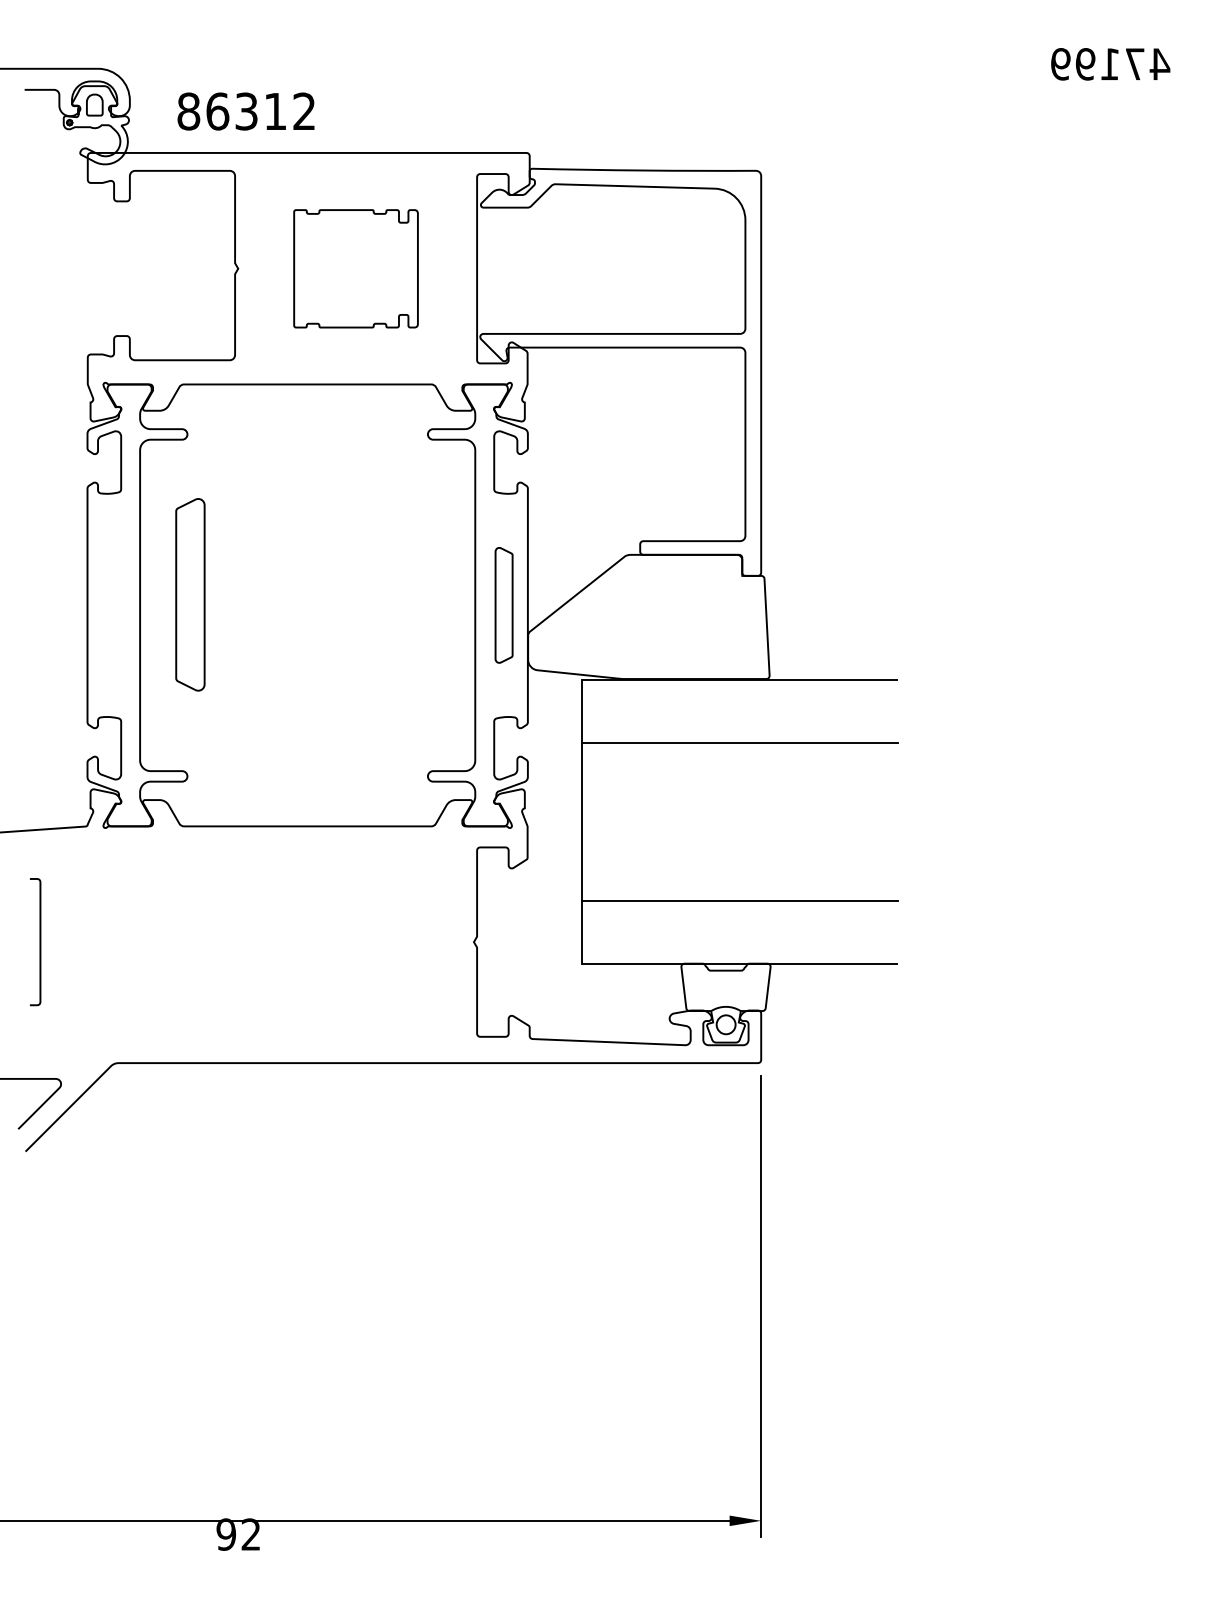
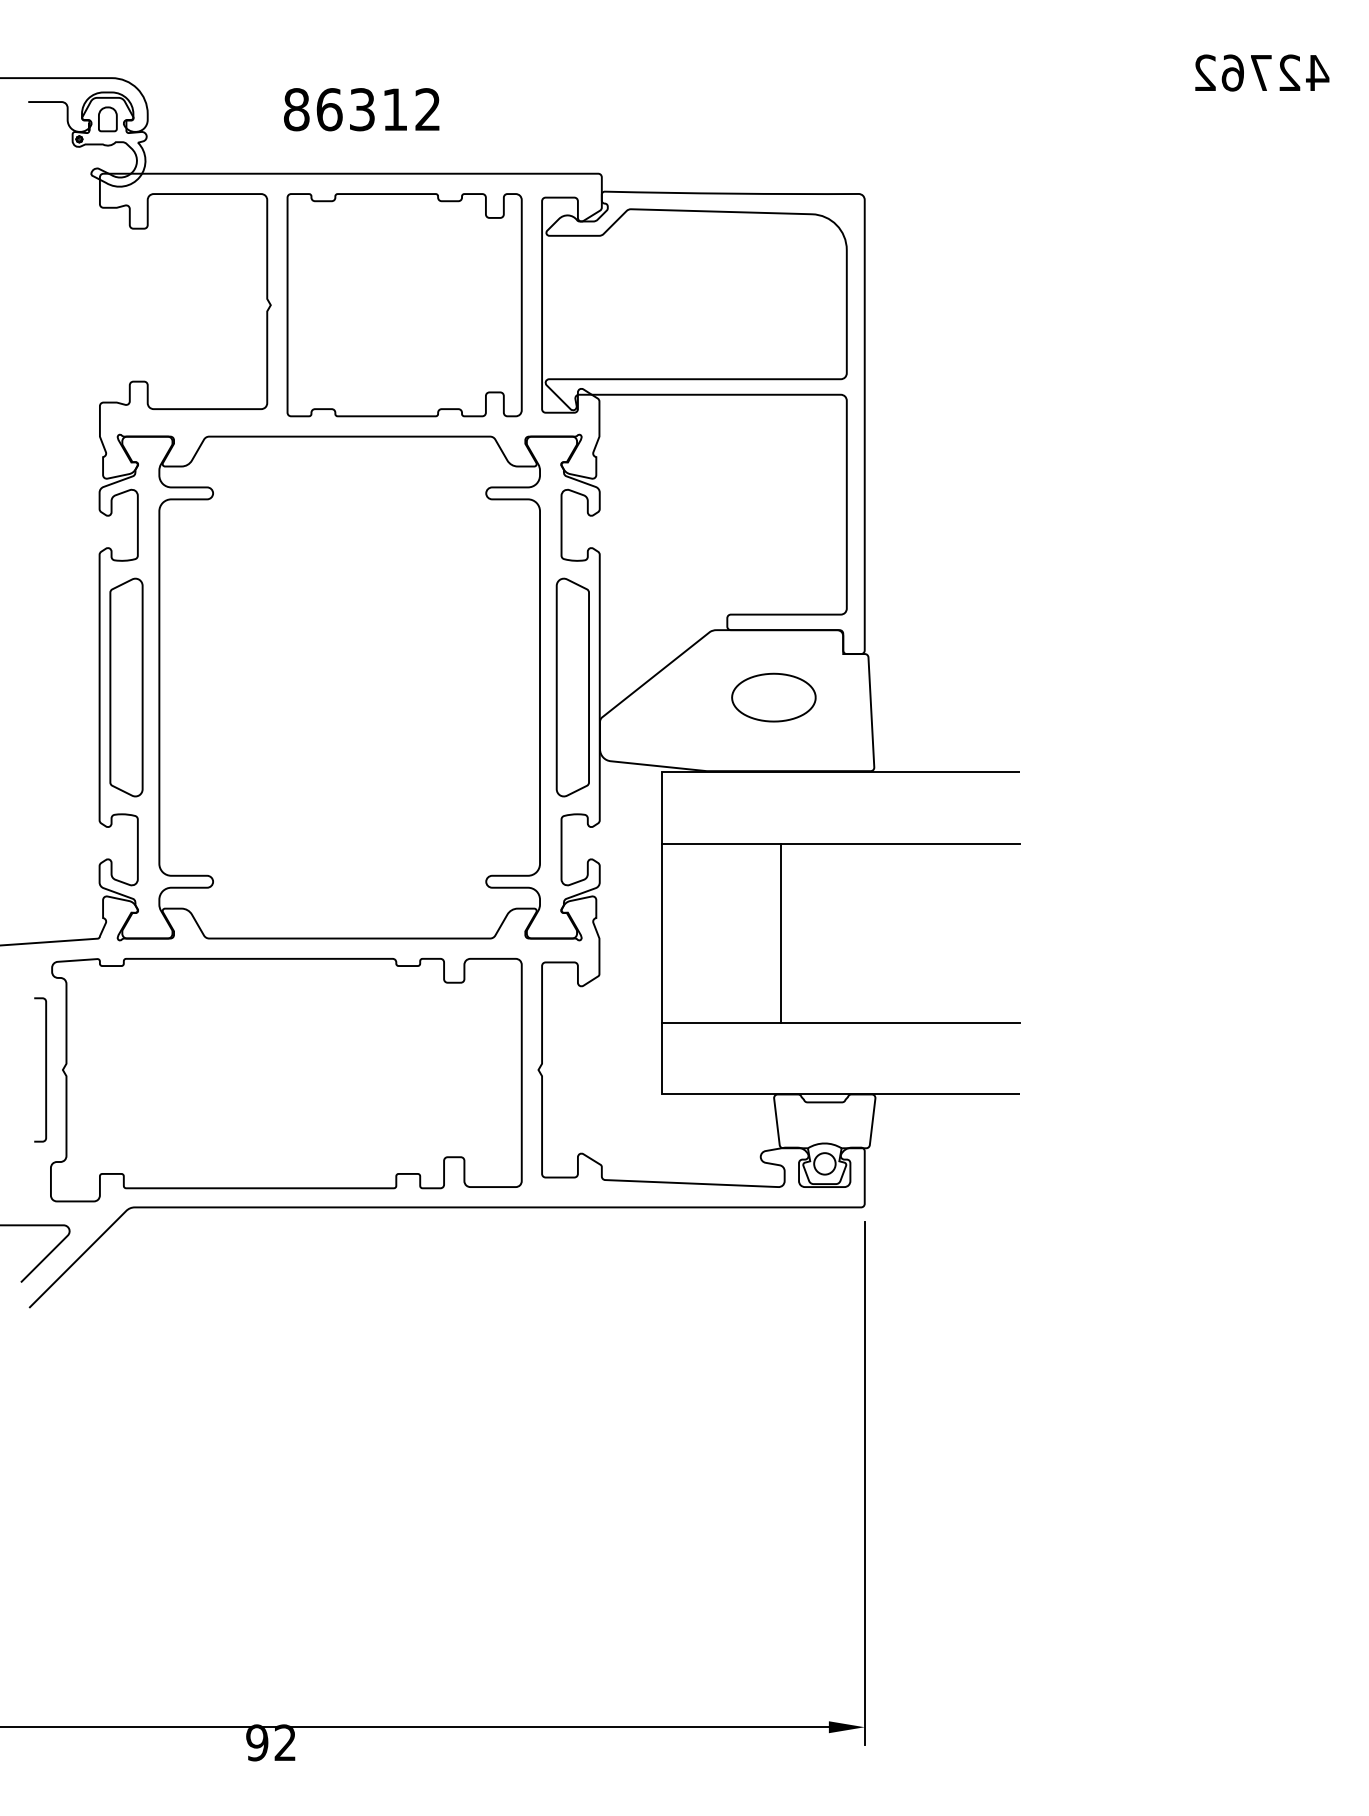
text: (1098, 63) -> (1247, 72), 47199 -> 42762
text: (245, 111) -> (361, 109), moved
part: (355, 268) -> (404, 305), size x1.67
part: (190, 594) -> (126, 687), moved
part: (503, 605) -> (572, 687), size x1.67
part: (680, 614) -> (773, 697), added
line: (687, 821) -> (781, 932), added
part: (252, 951) -> (286, 1080), added

